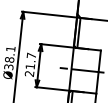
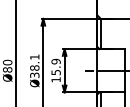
text: (29, 64) -> (55, 70), 21.7 -> 15.9

